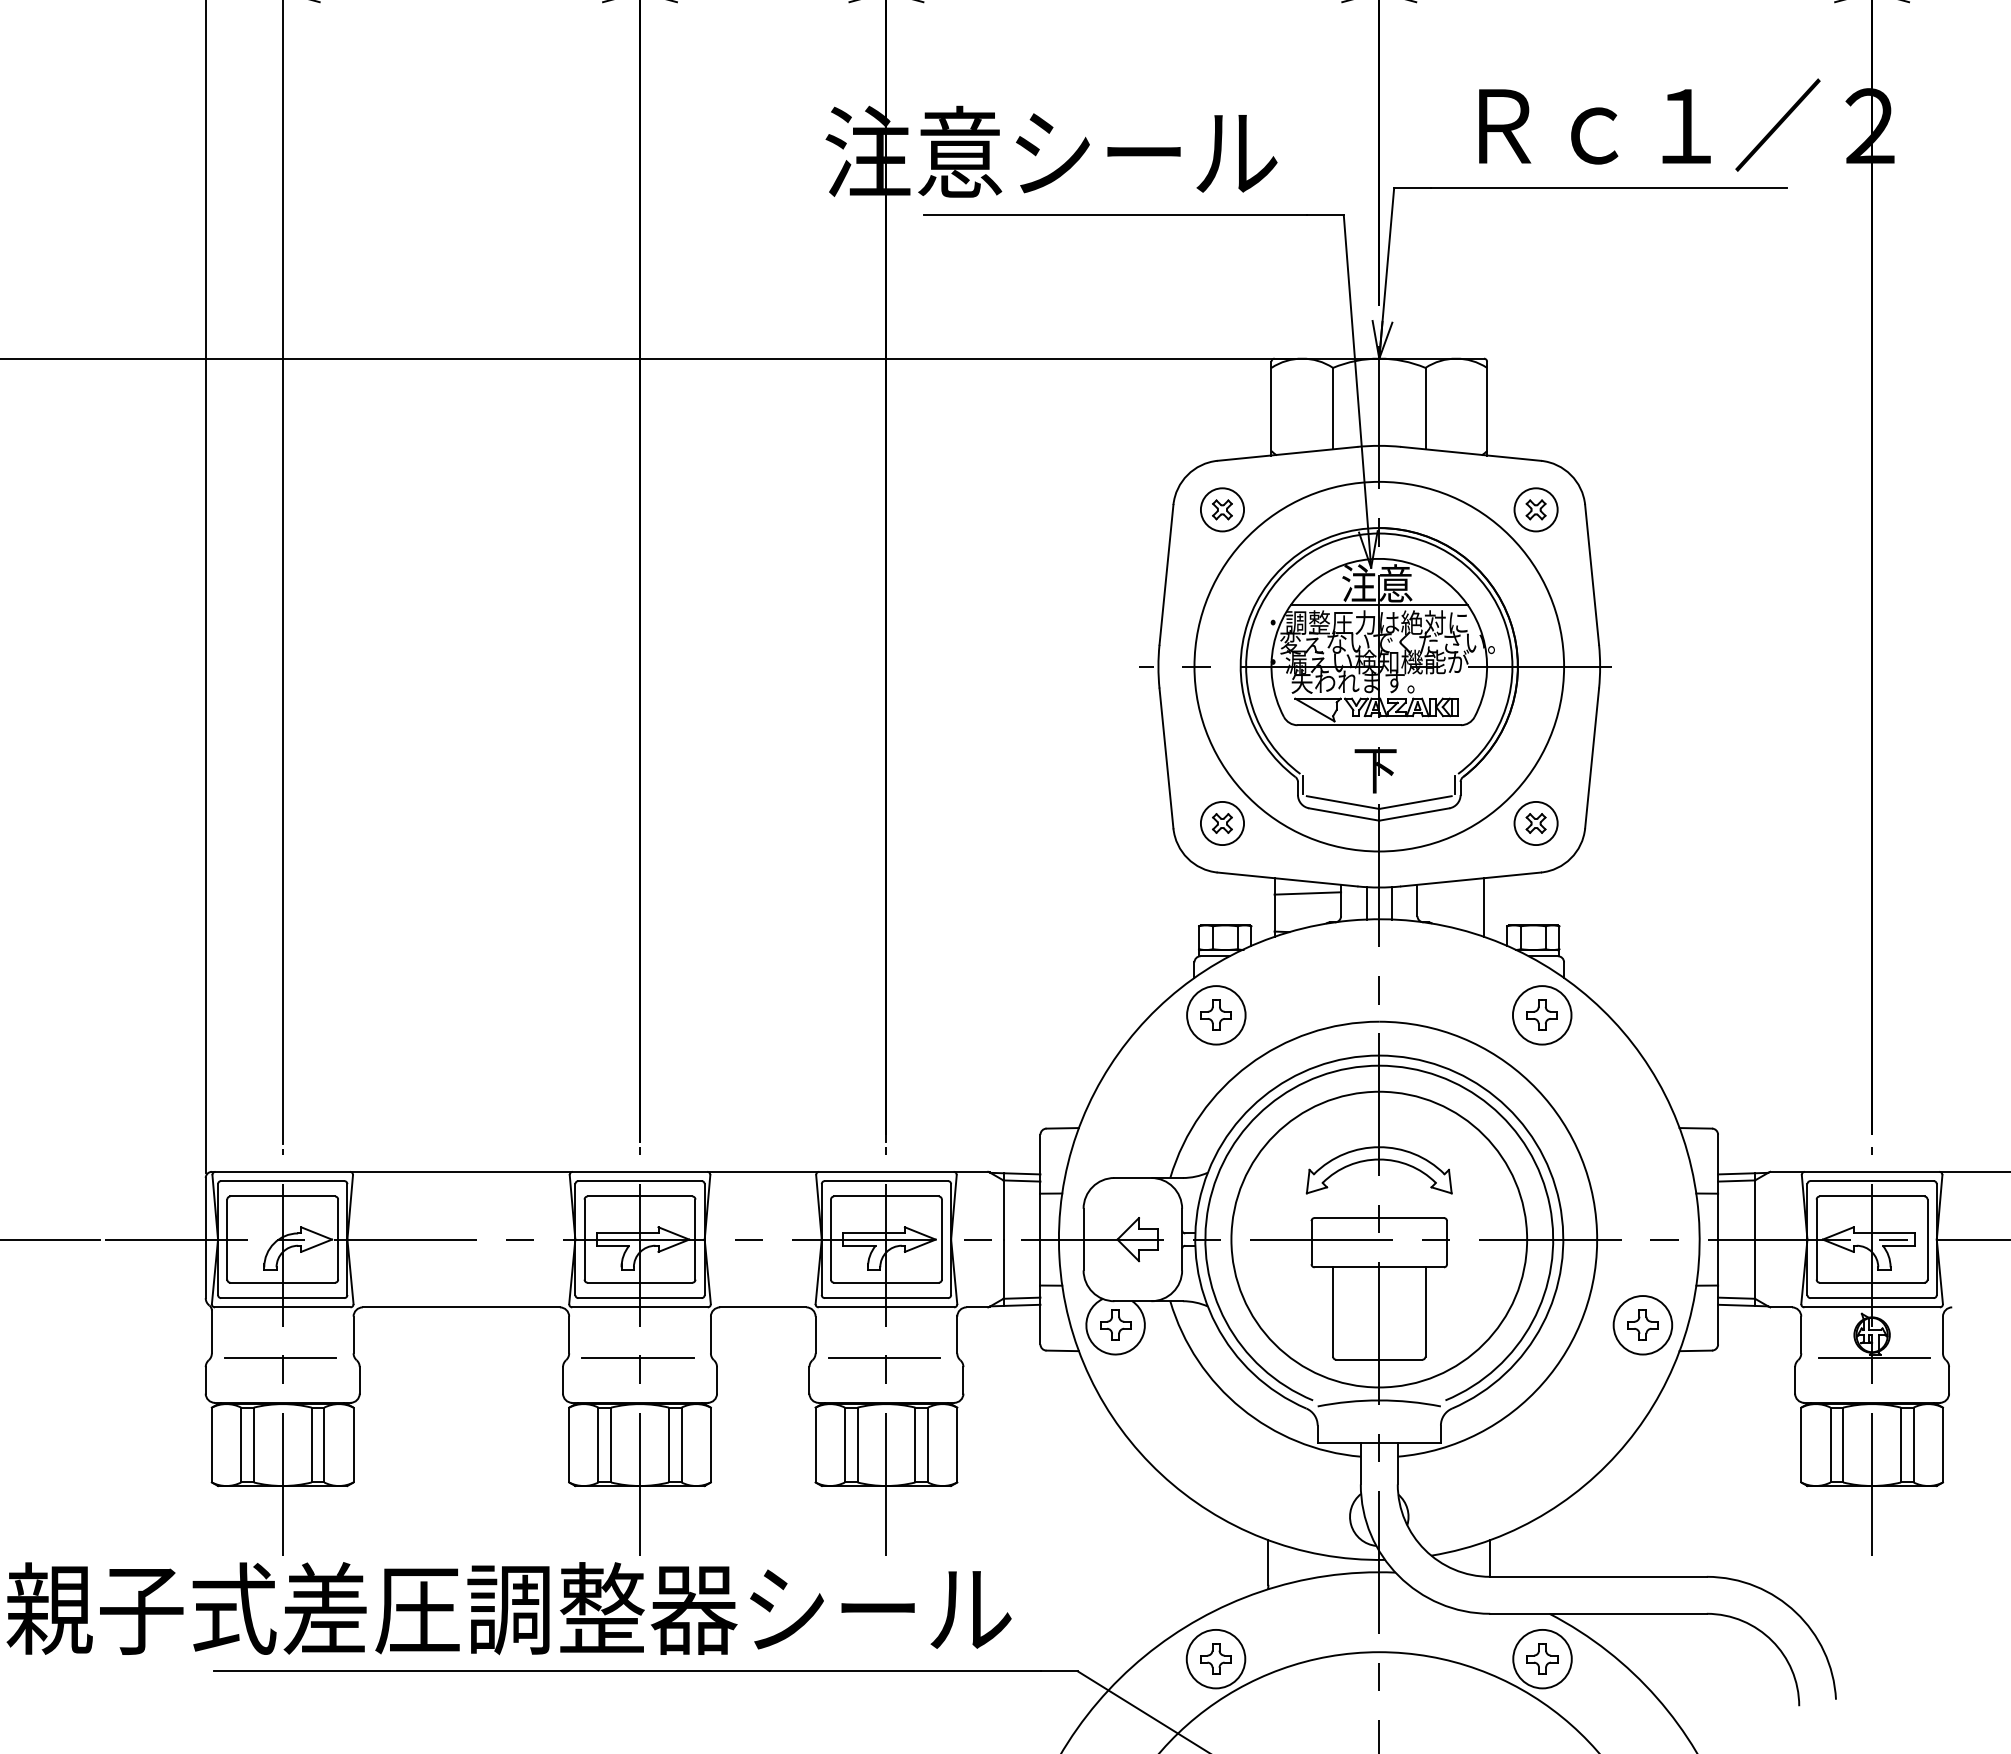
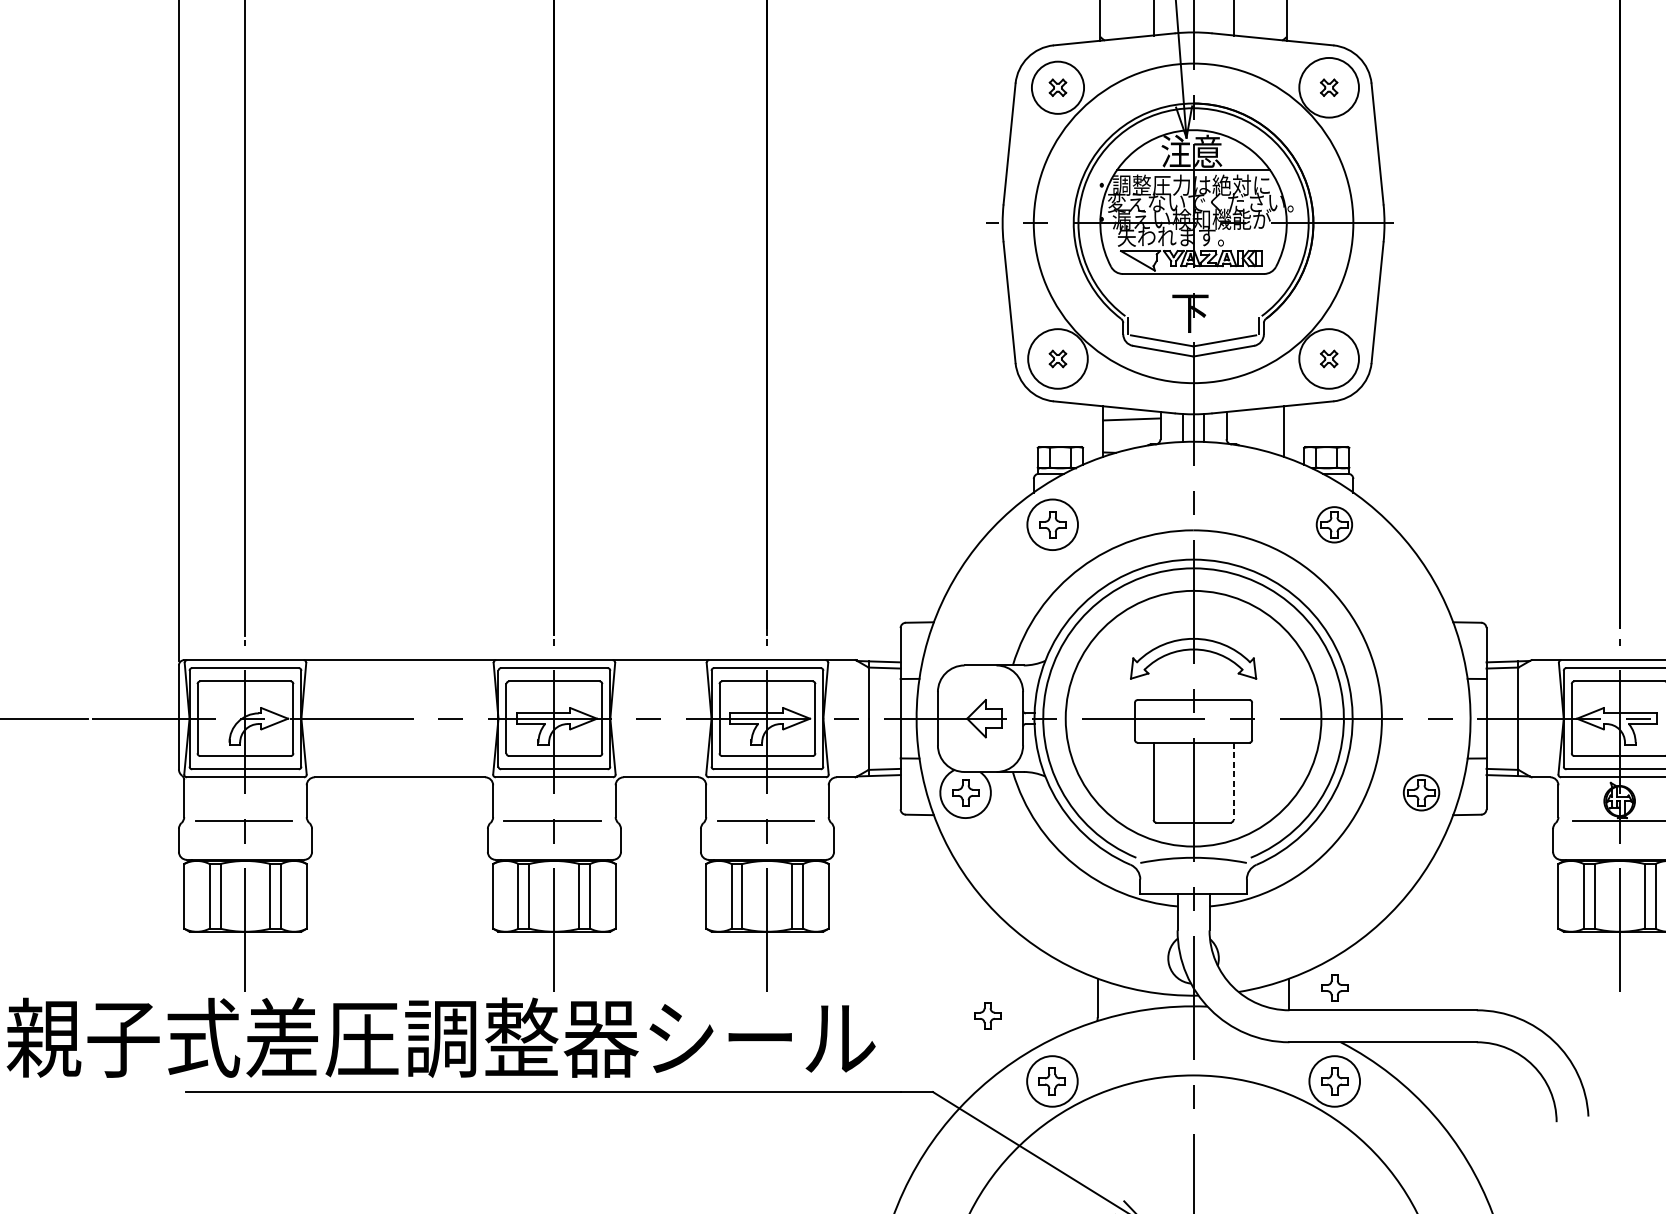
circle: (1222, 509) -> (1058, 87), size x1.4
circle: (1535, 509) -> (1328, 87), size x1.6
circle: (1222, 823) -> (1058, 358), size x1.6
circle: (1535, 823) -> (1328, 358), size x1.6
circle: (1541, 1015) -> (1333, 524), size x0.7
line: (1425, 1311) -> (1233, 780), solid -> dashed
circle: (1642, 1325) -> (1421, 792), size x0.7
part: (1542, 1550) -> (1334, 987), added
part: (1140, 1582) -> (987, 1015), added

